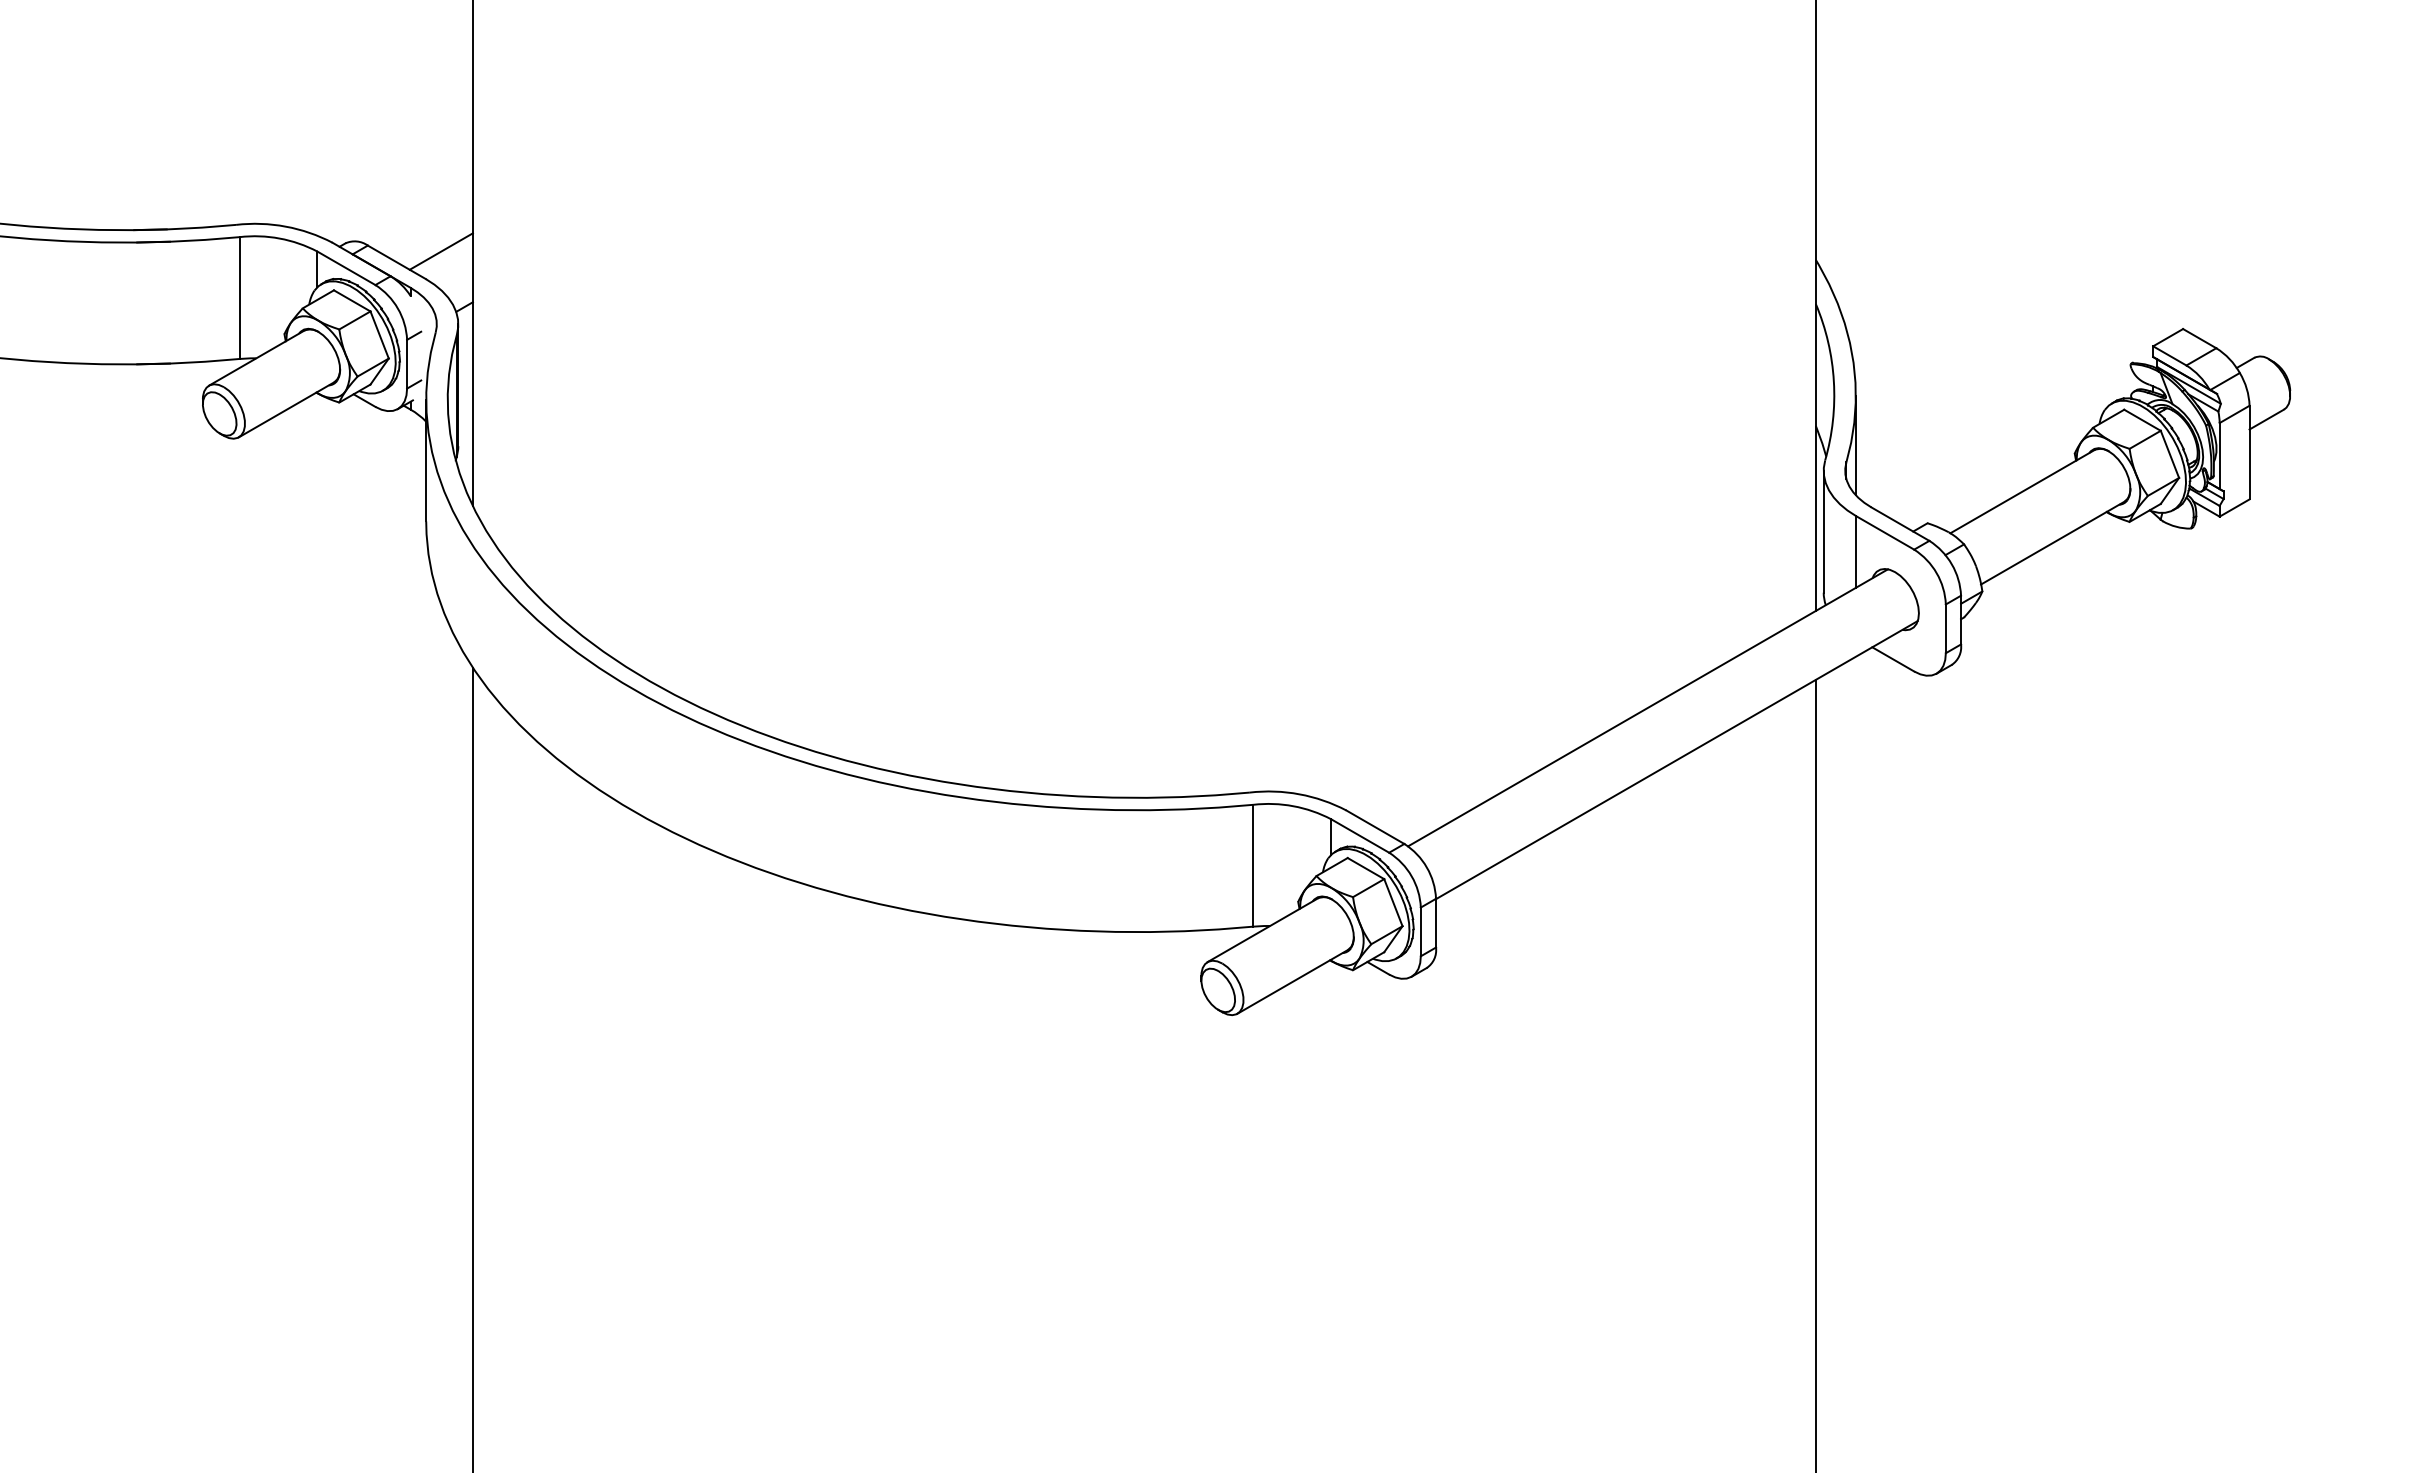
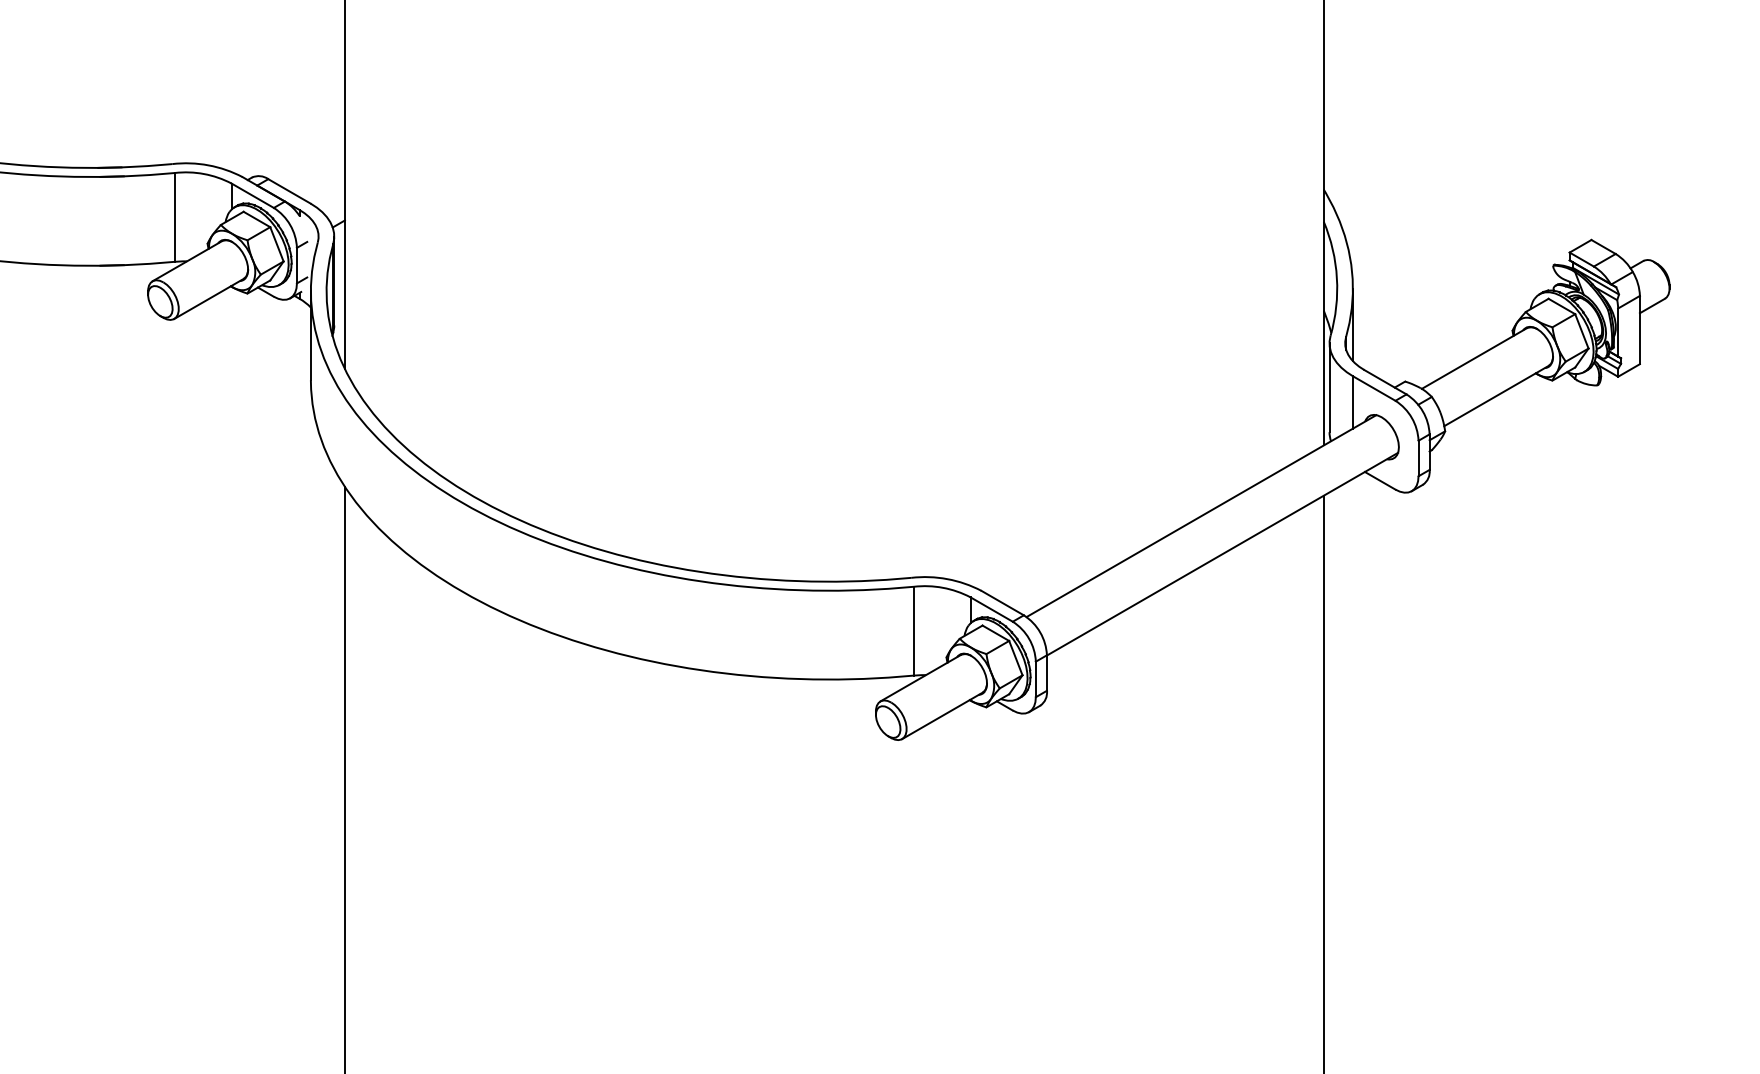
line: (440, 251) -> (321, 183), removed

